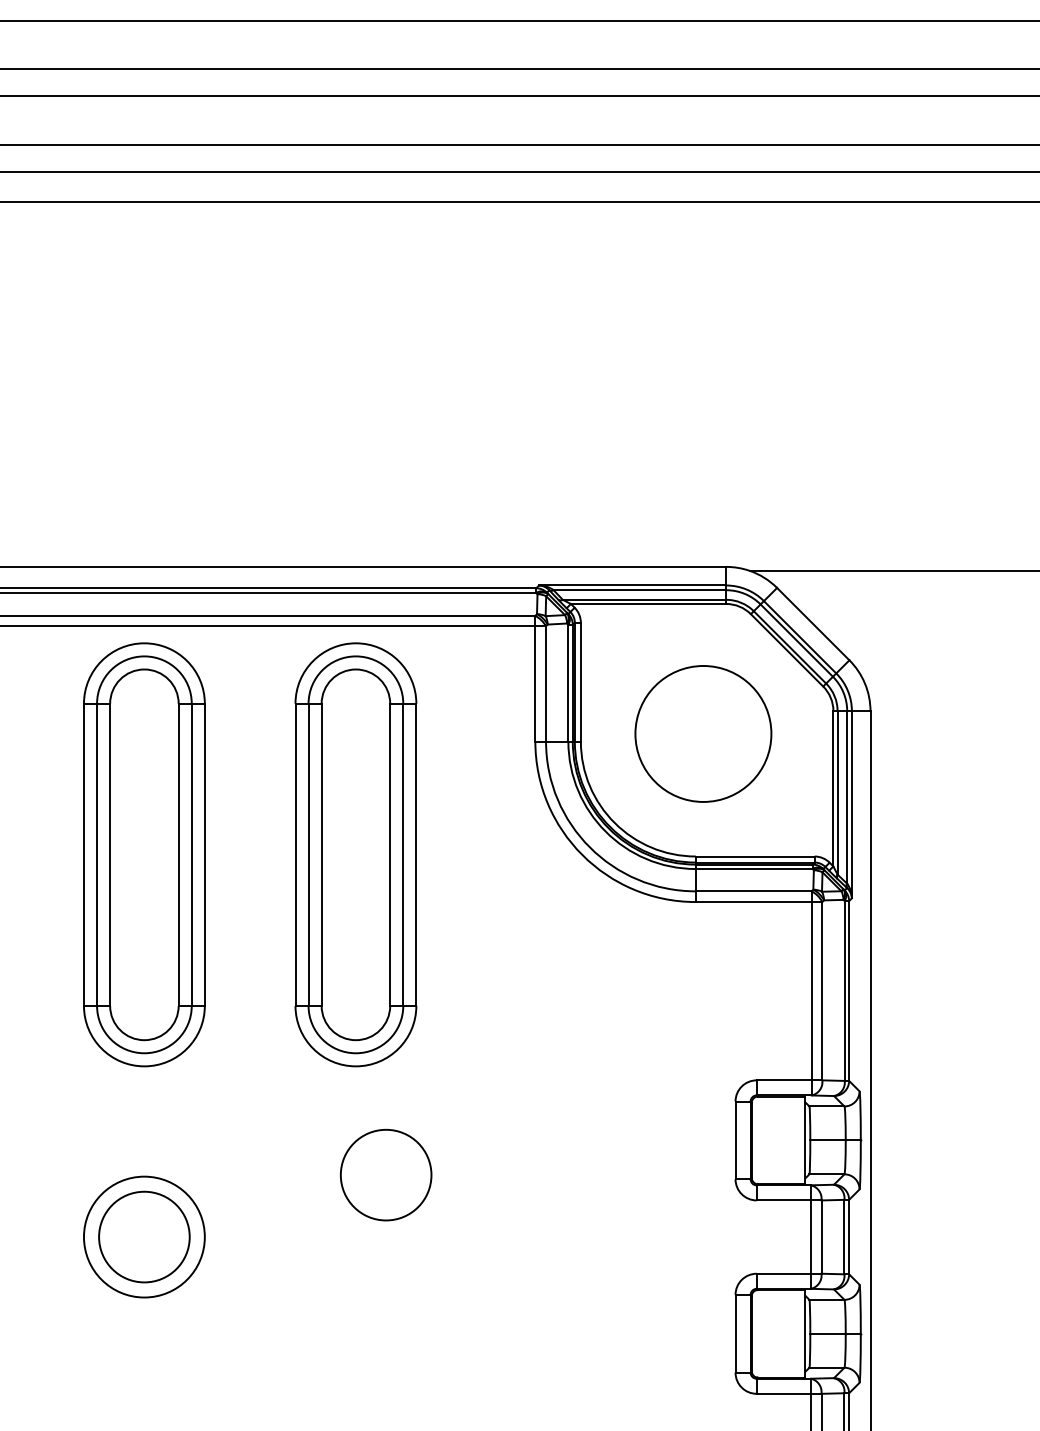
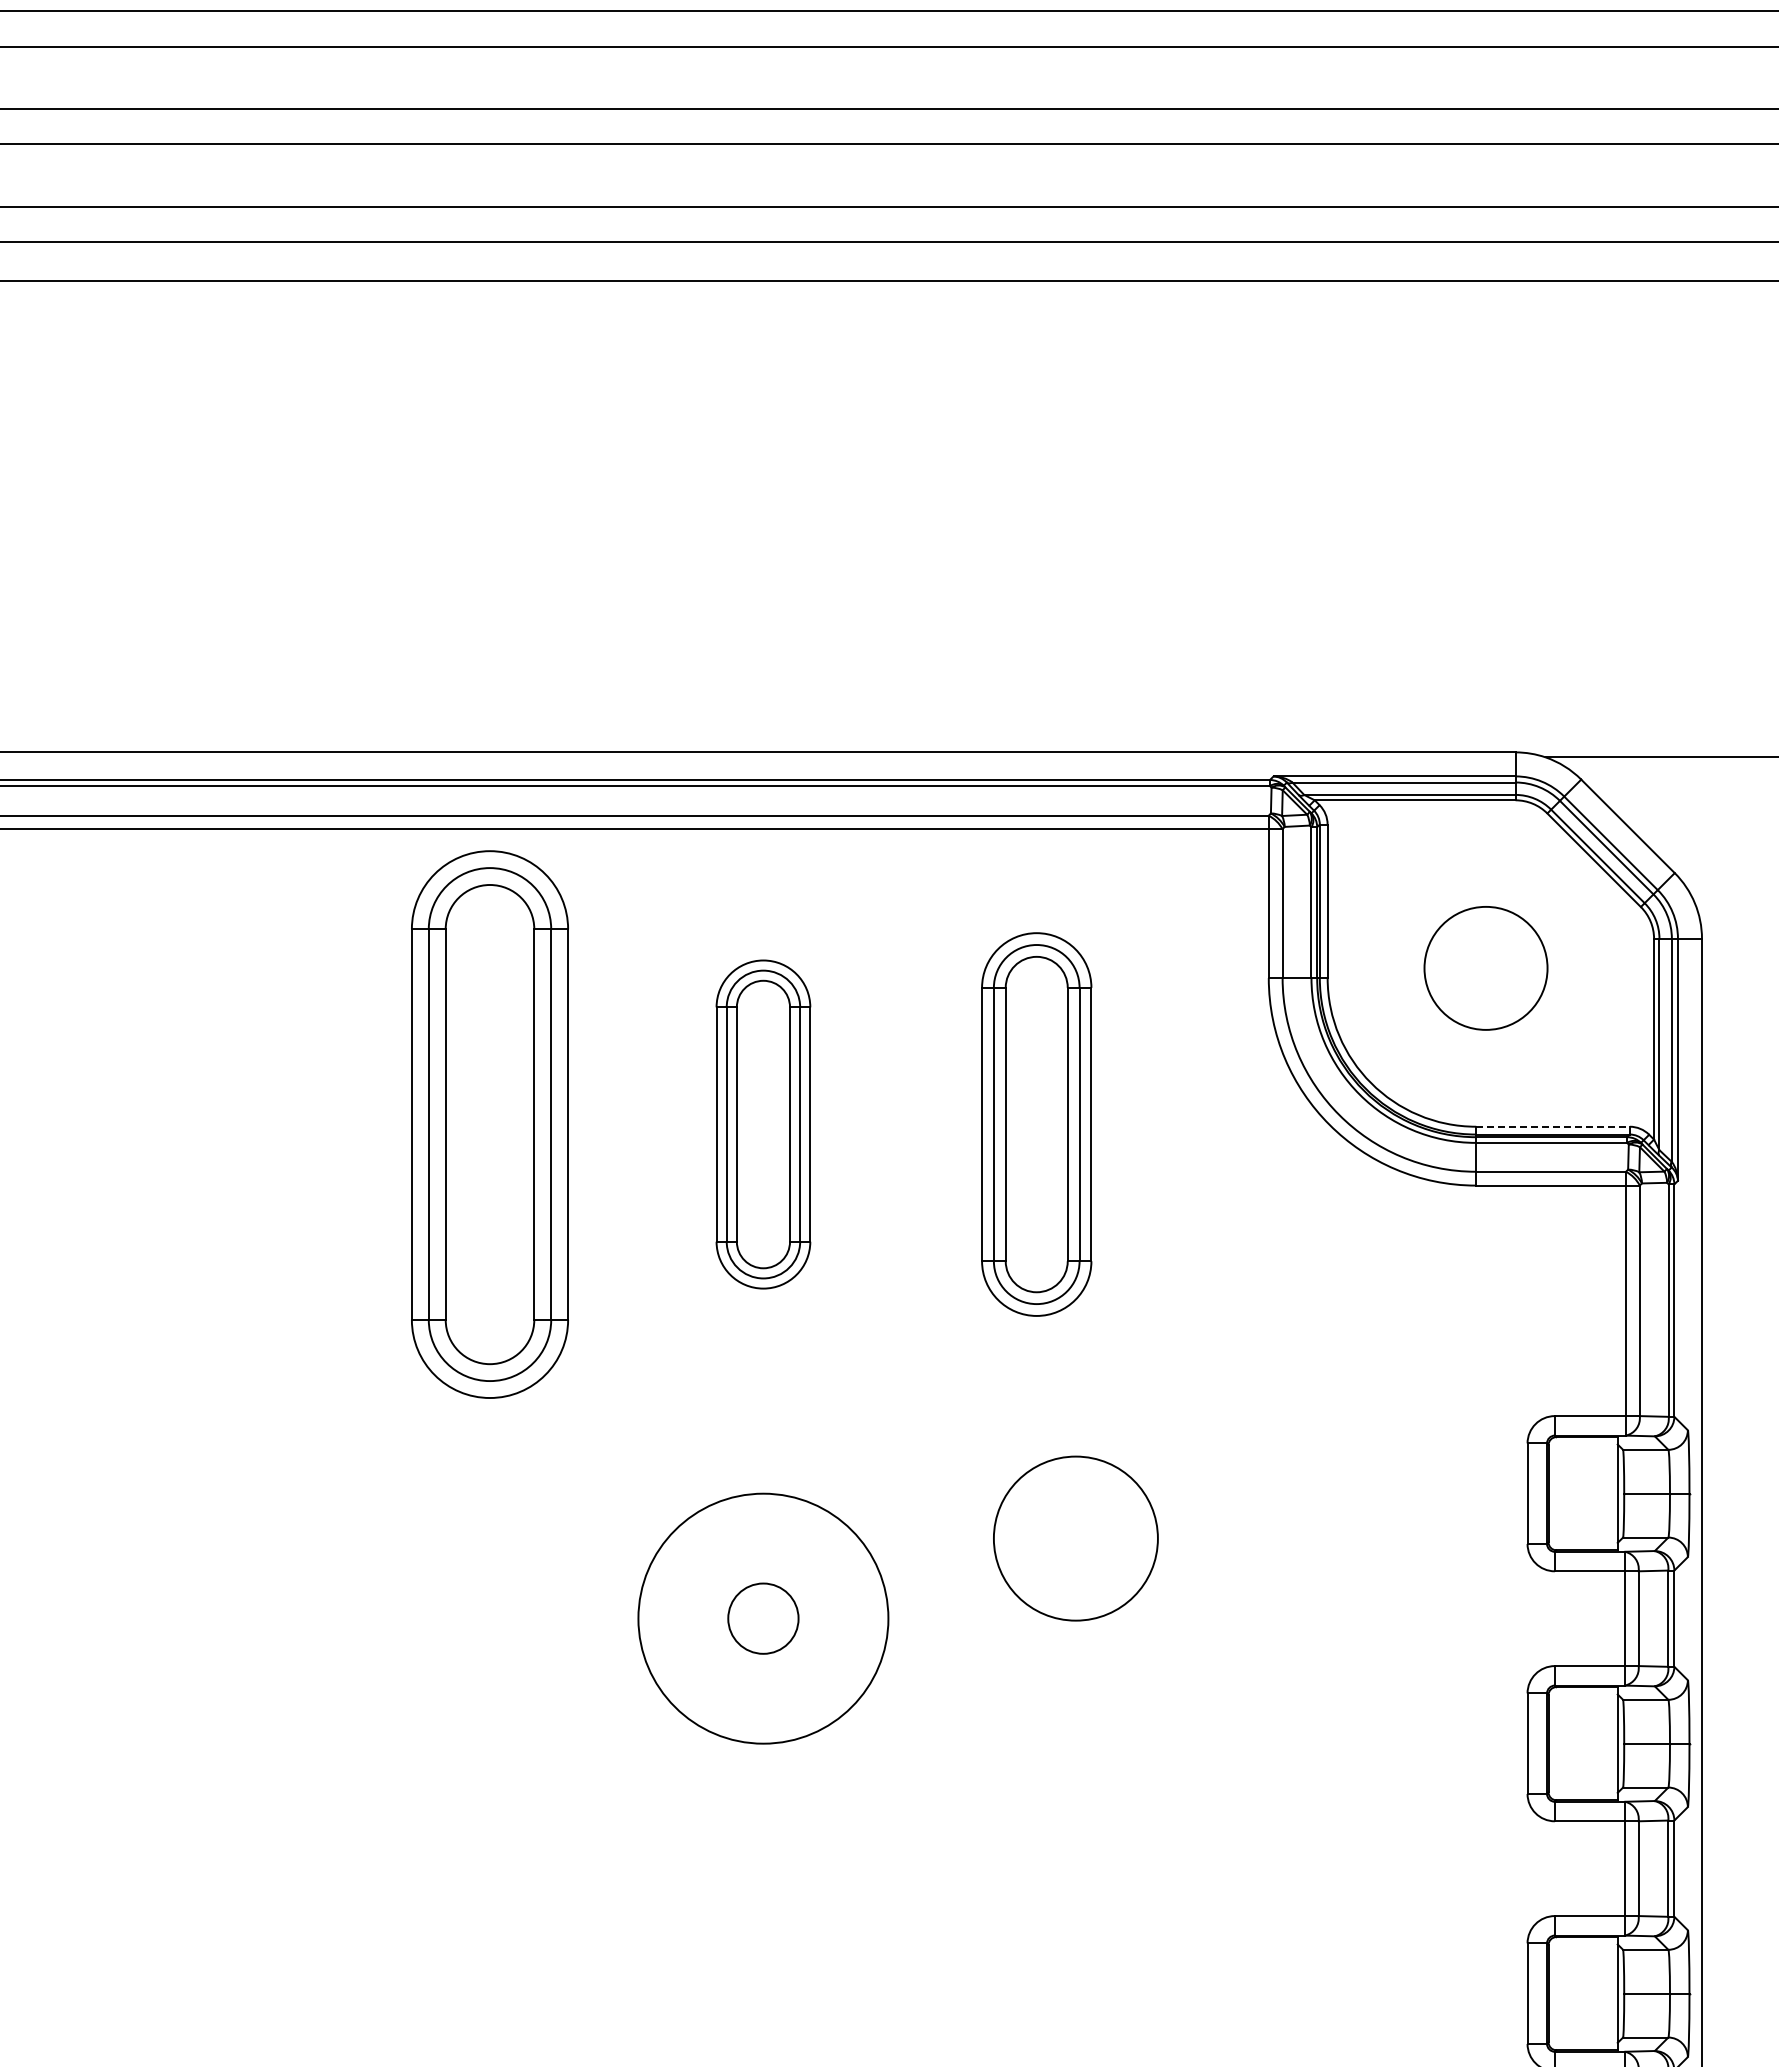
circle: (703, 734) -> (1485, 968), size x0.7
part: (144, 854) -> (763, 1124), size x0.6
part: (355, 854) -> (1036, 1124), size x0.7
line: (755, 856) -> (1553, 1126), solid -> dashed
circle: (385, 1175) -> (1075, 1538), size x1.4
circle: (144, 1236) -> (763, 1618), size x0.6
circle: (144, 1236) -> (763, 1618), size x1.6

